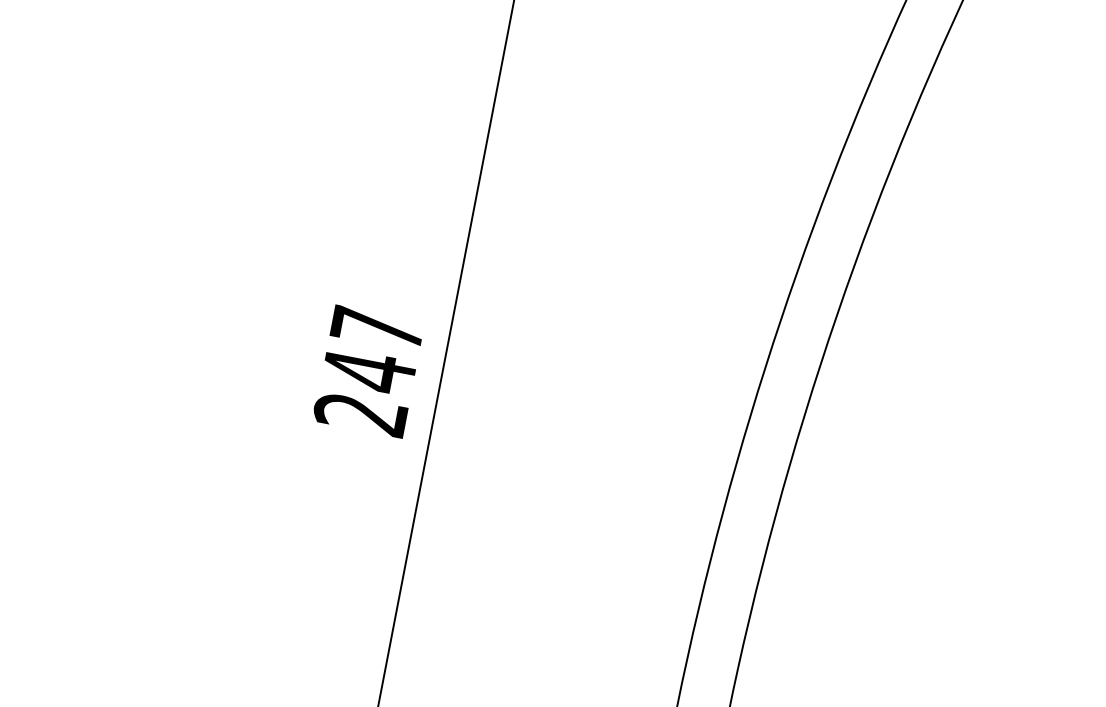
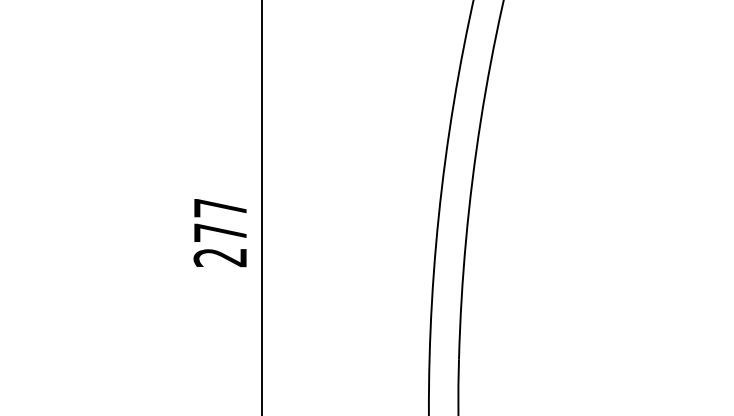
text: (369, 370) -> (220, 232), 247 -> 277

